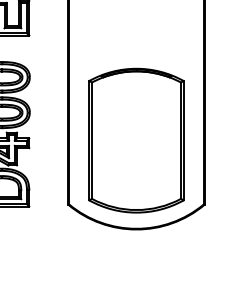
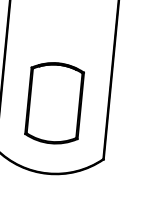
part: (136, 140) -> (54, 103), size x0.7

